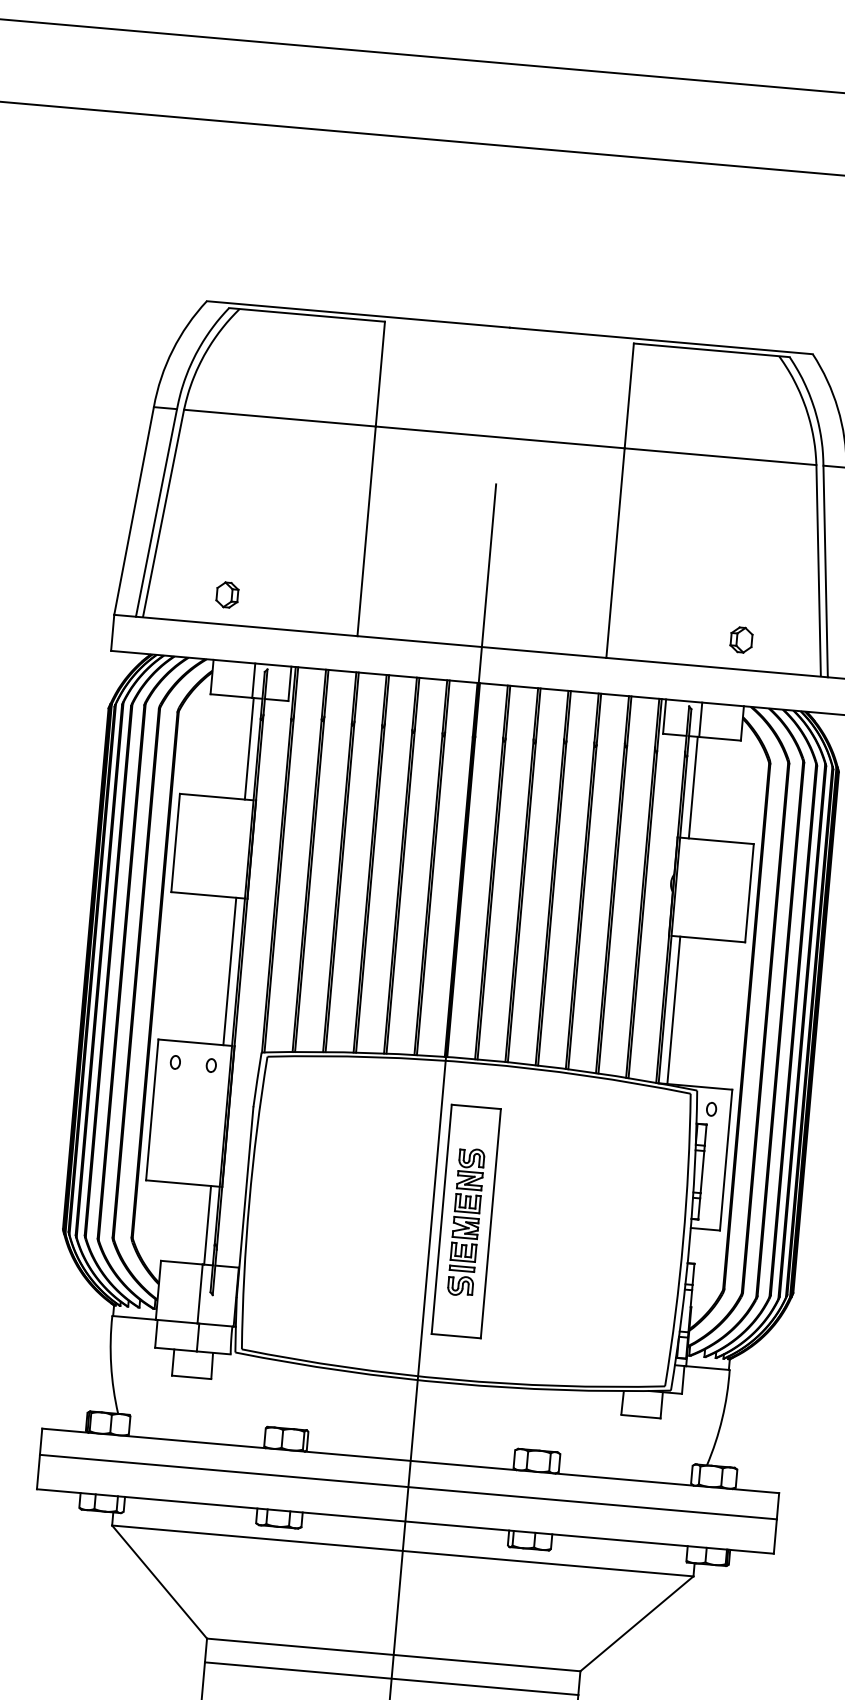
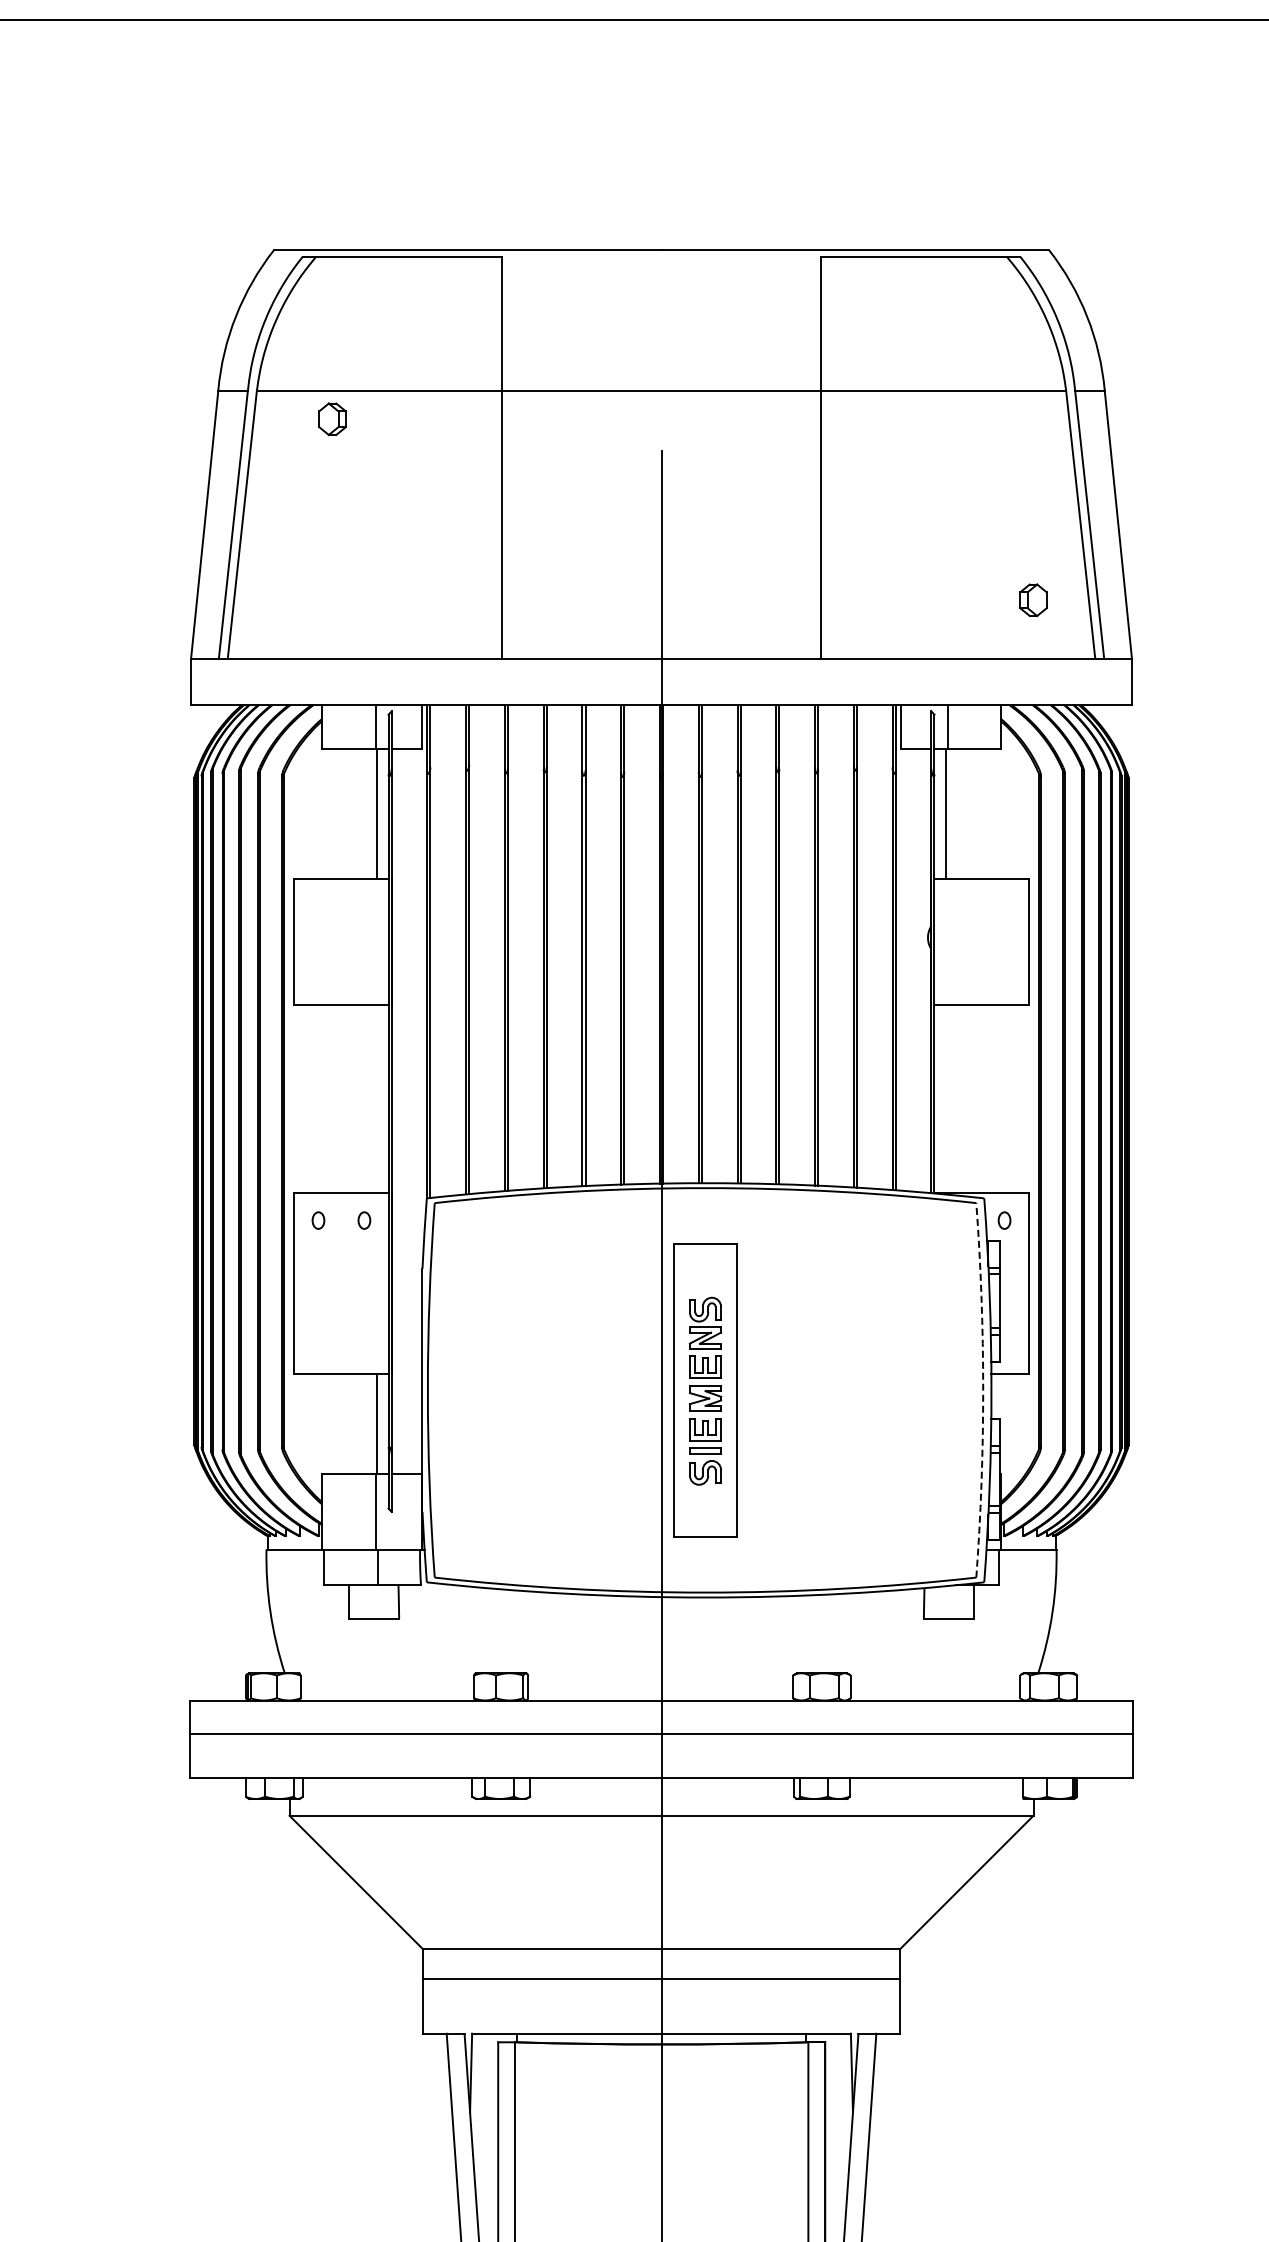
part: (227, 595) -> (332, 419), moved
part: (741, 640) -> (1033, 600), moved
line: (229, 971) -> (377, 1098), removed
line: (673, 1009) -> (945, 1098), removed
arc: (683, 1240) -> (983, 1390), solid -> dashed

